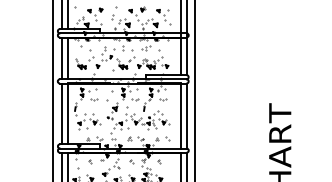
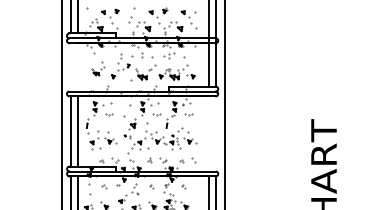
line: (61, 58) -> (71, 67), removed
line: (67, 58) -> (78, 67), removed
part: (85, 59) -> (98, 68), size x0.6
line: (181, 115) -> (209, 133), removed
line: (186, 115) -> (215, 133), removed

